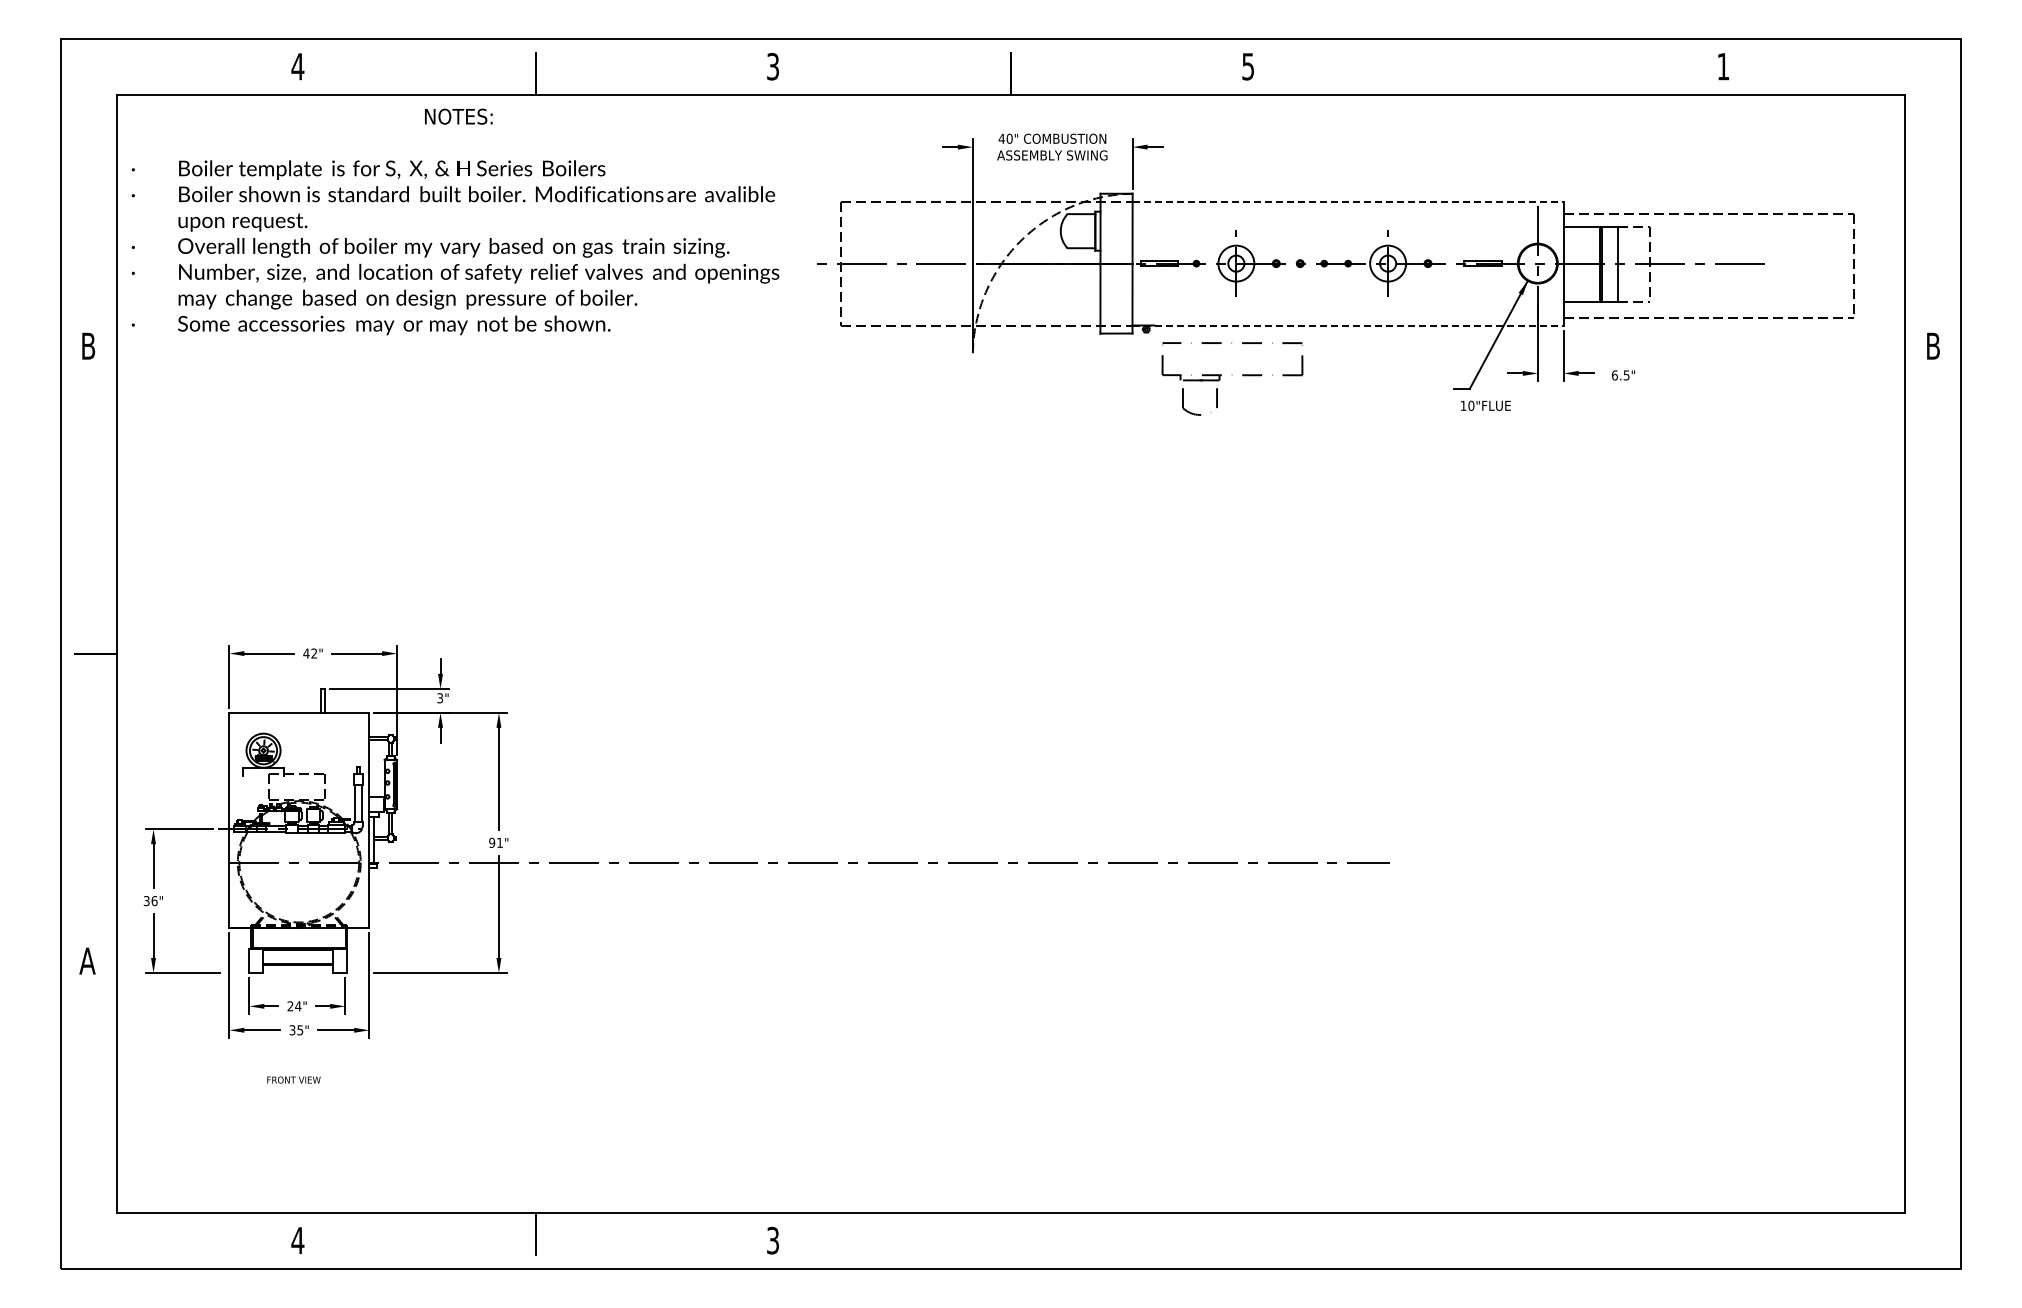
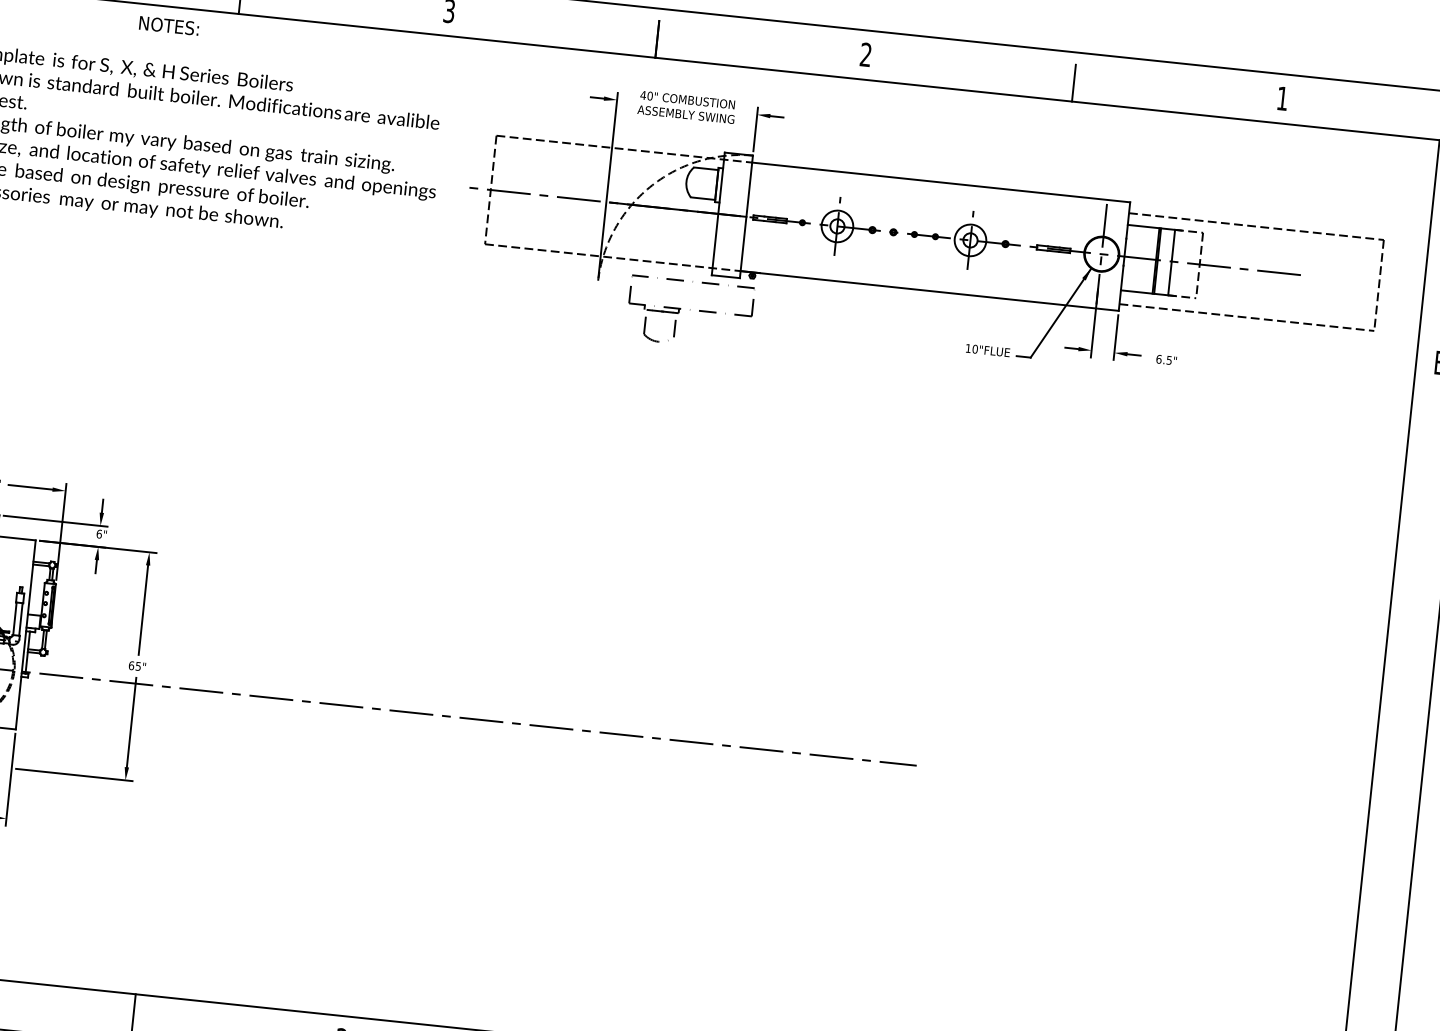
text: (1247, 66) -> (865, 54), 5 -> 2
line: (1486, 73) -> (1074, 82), added
line: (1348, 201) -> (941, 182), dashed -> solid
line: (1348, 325) -> (930, 291), dashed -> solid
part: (1232, 378) -> (690, 312), moved
text: (1485, 405) -> (987, 350), moved
text: (440, 698) -> (99, 534), 3" -> 6"
text: (495, 842) -> (134, 665), 91" -> 65"

